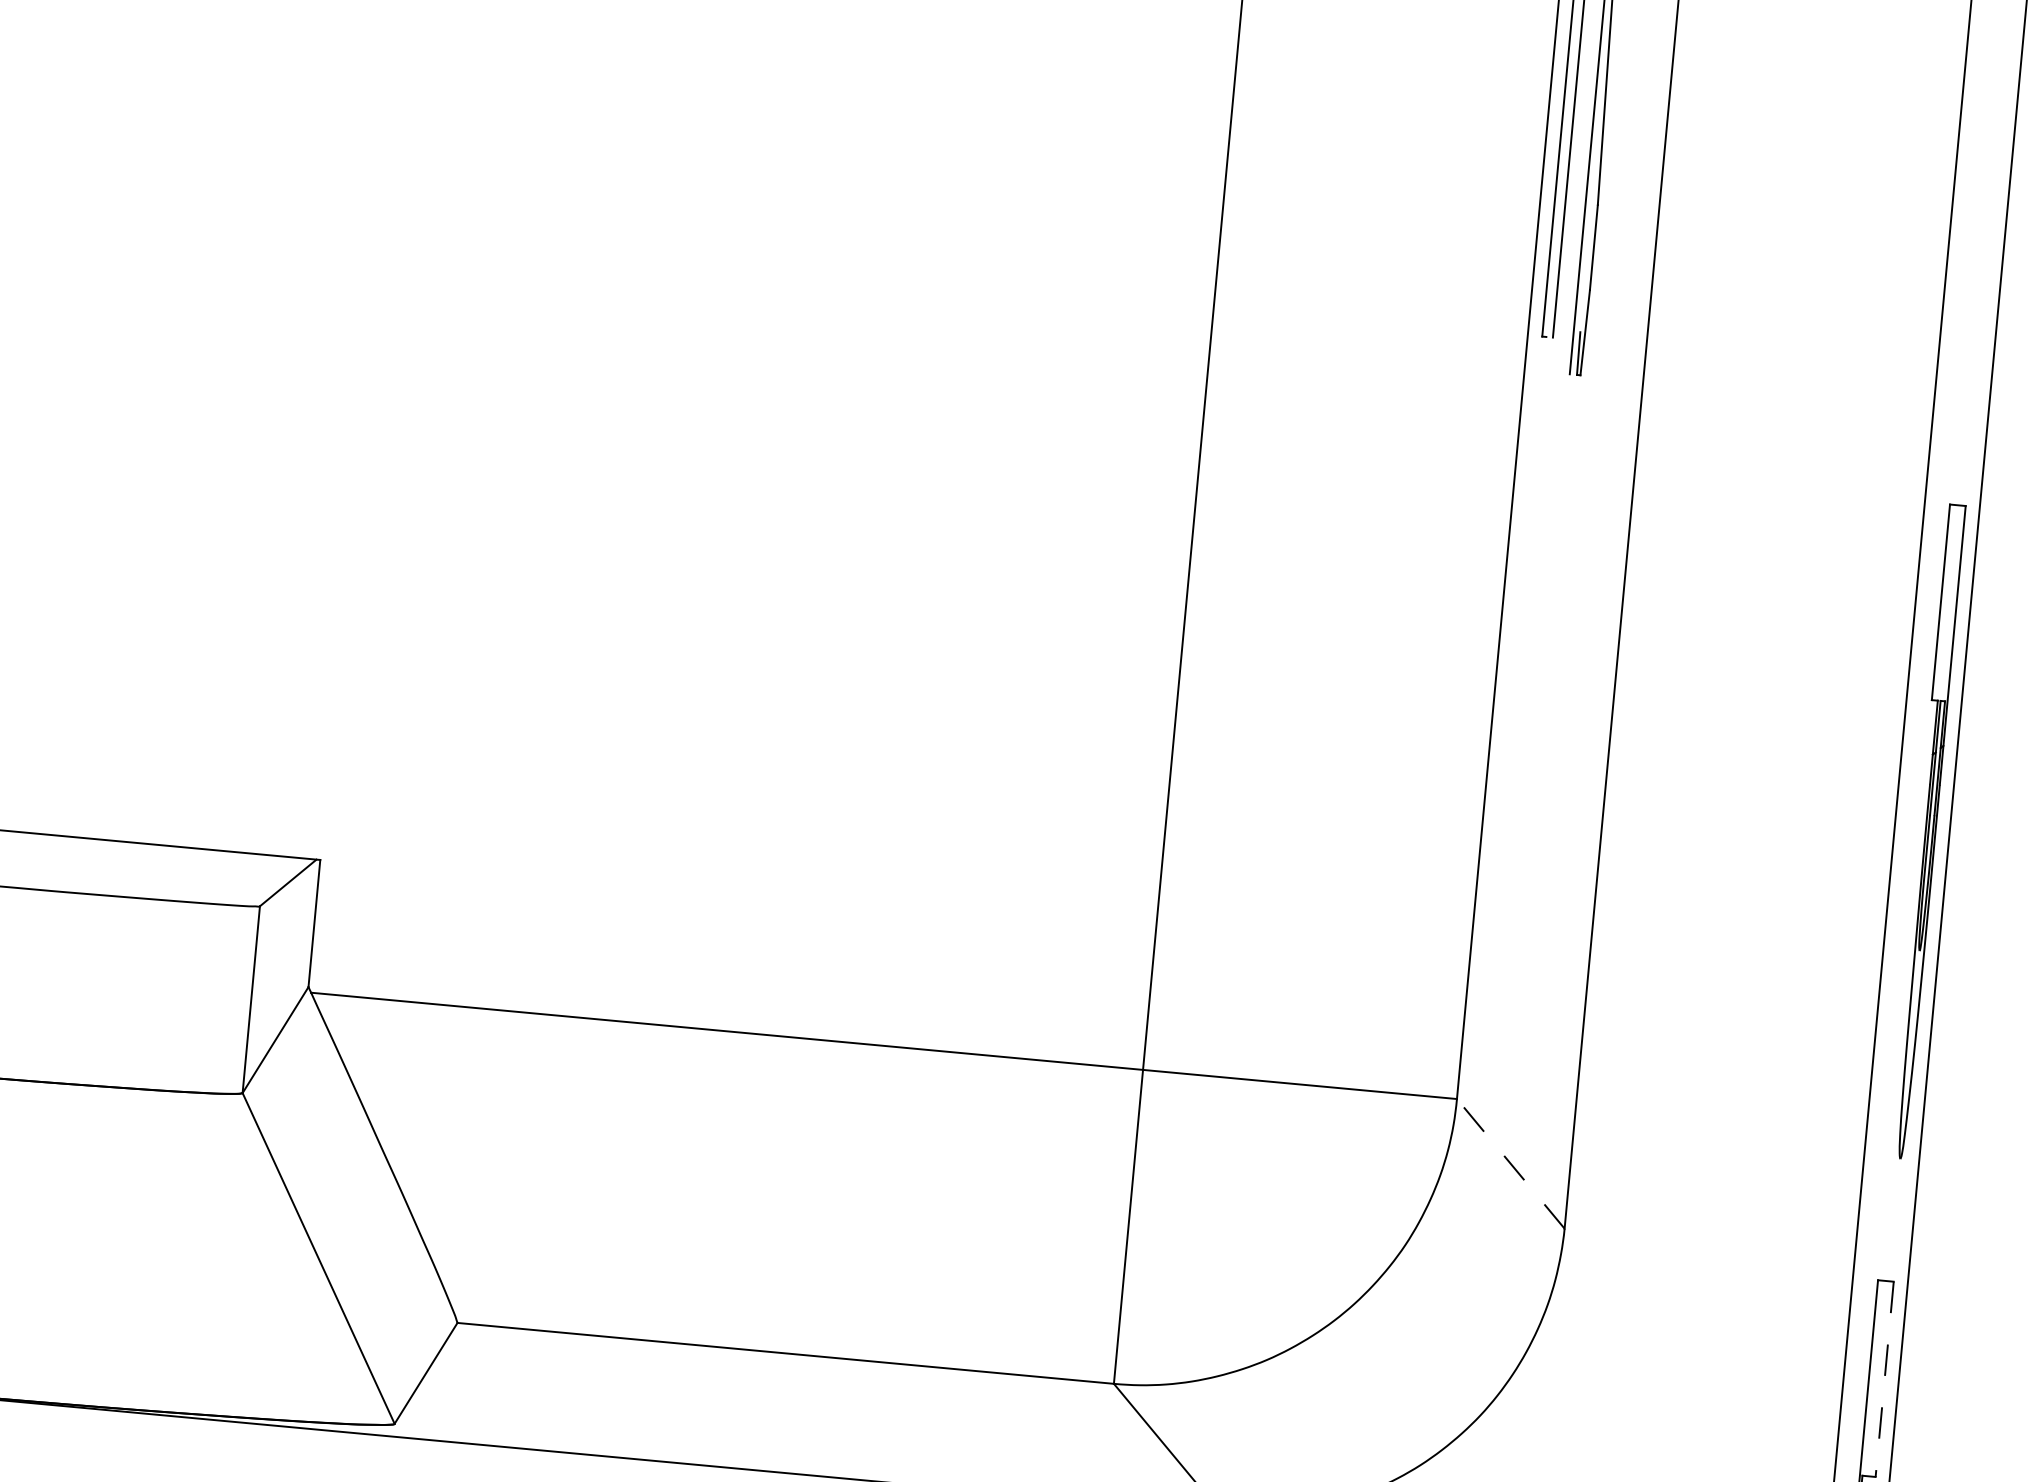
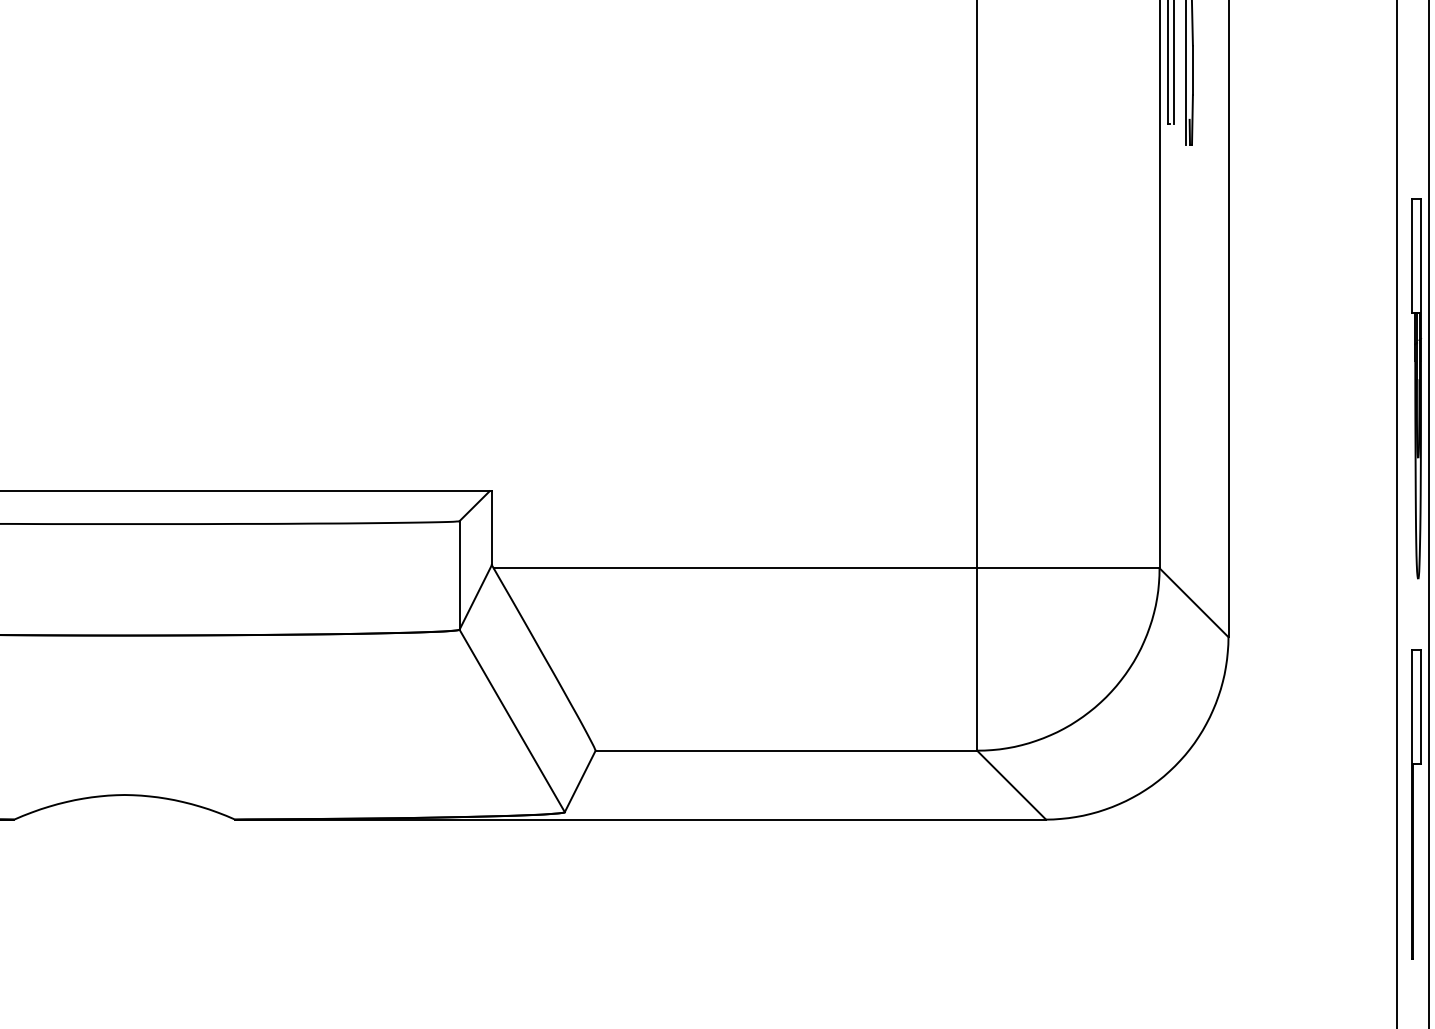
line: (1511, 1163) -> (1194, 602), dashed -> solid
line: (1883, 1378) -> (1420, 706), dashed -> solid

